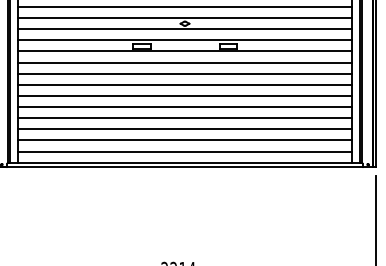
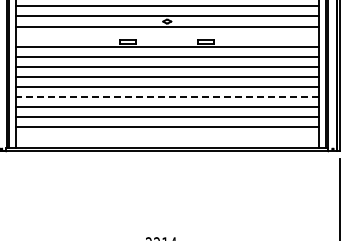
line: (184, 40) -> (166, 36), removed
line: (184, 107) -> (166, 97), solid -> dashed
line: (184, 151) -> (166, 137), removed

